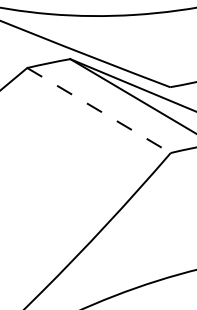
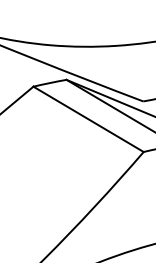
line: (100, 110) -> (89, 119), dashed -> solid

